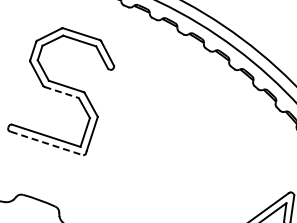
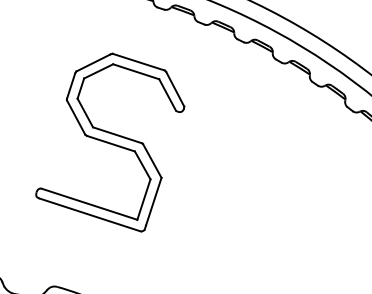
line: (62, 92) -> (112, 143), dashed -> solid
line: (47, 143) -> (91, 215), dashed -> solid

